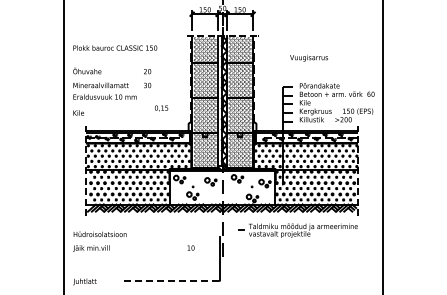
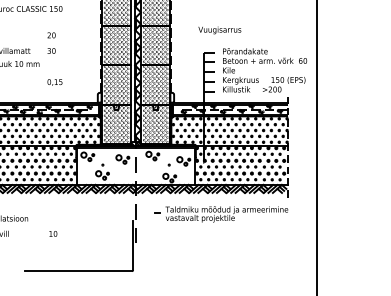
text: (308, 57) -> (219, 29), moved
text: (161, 108) -> (54, 82), moved
text: (190, 247) -> (52, 233), moved
line: (171, 281) -> (78, 271), dashed -> solid

